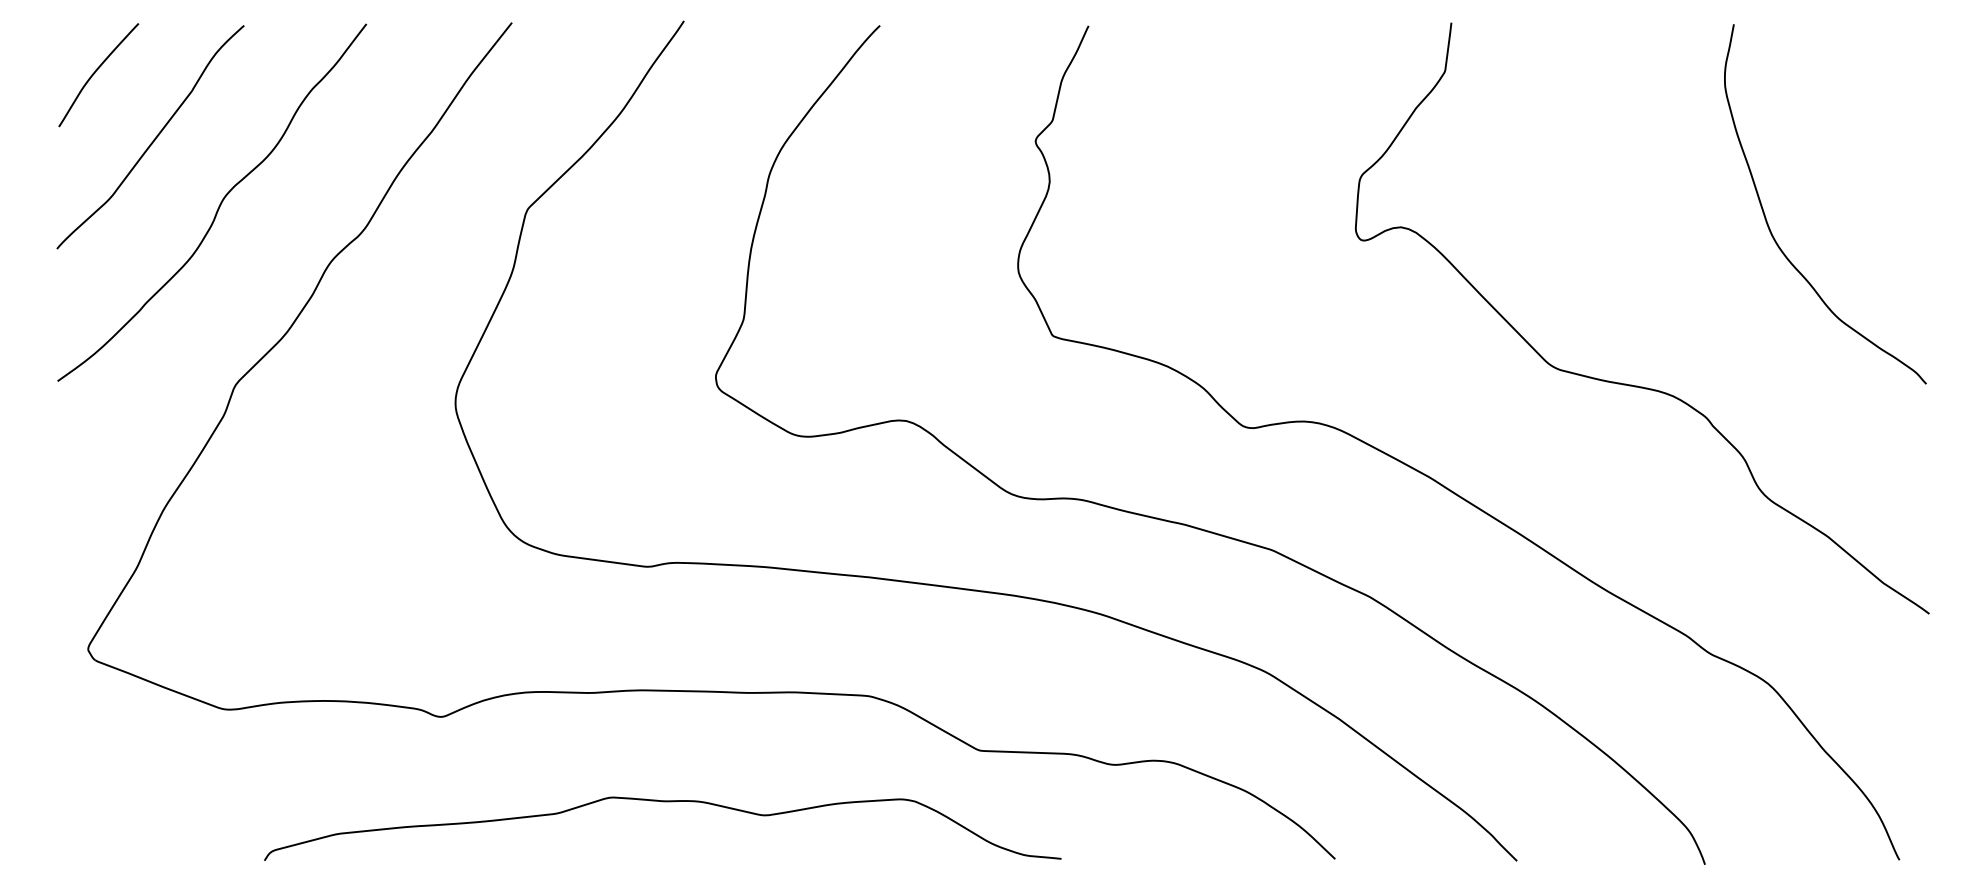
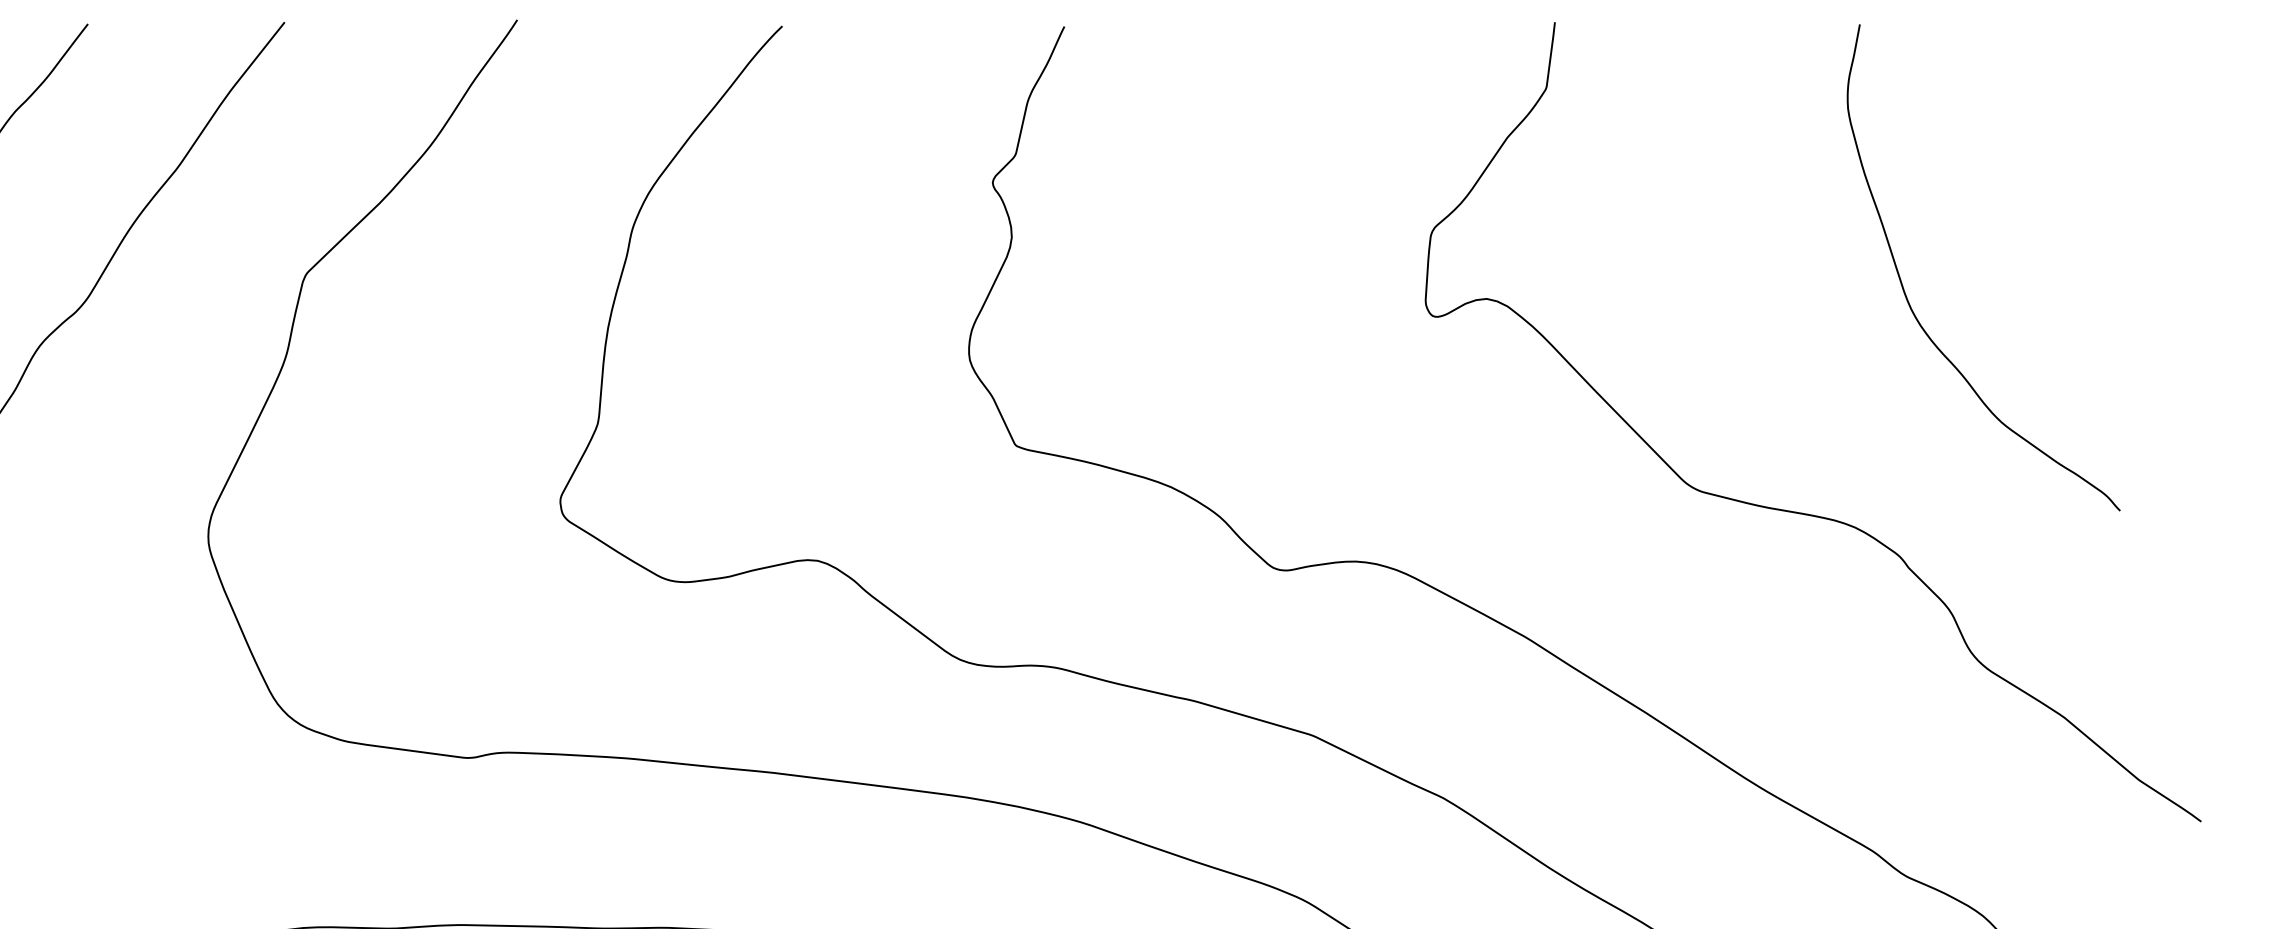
curve: (1770, 228) -> (1909, 300), moved

